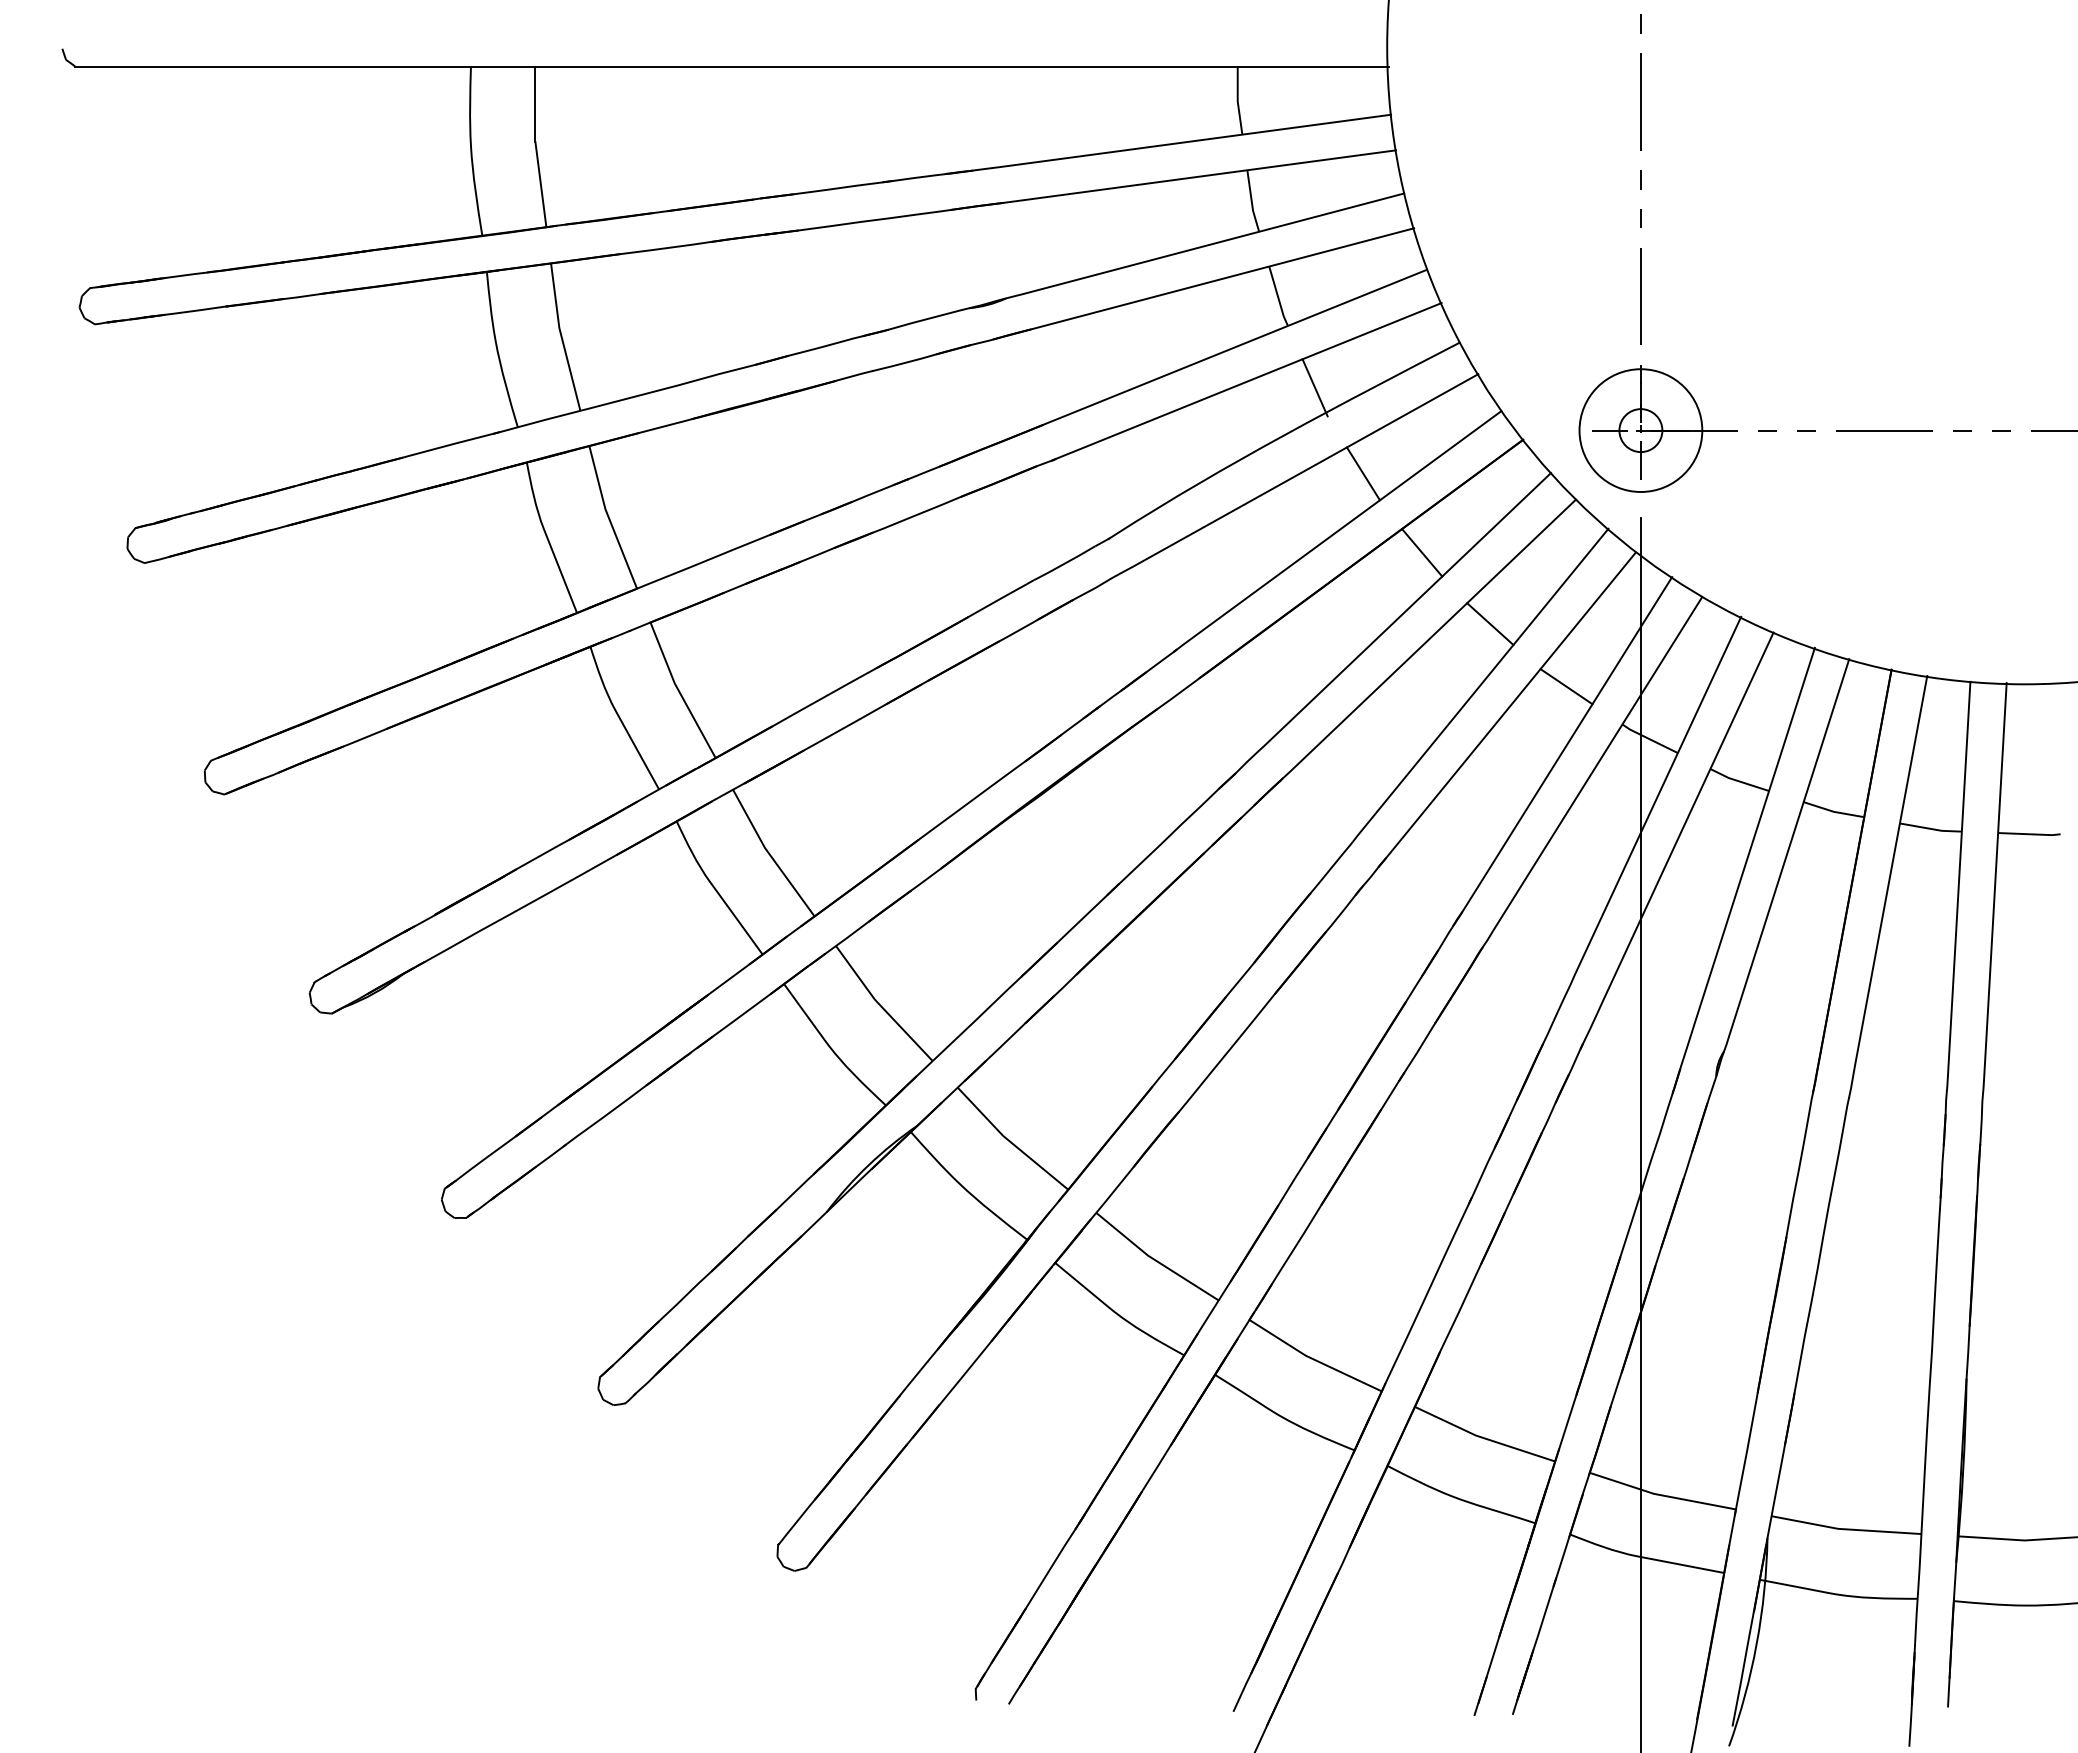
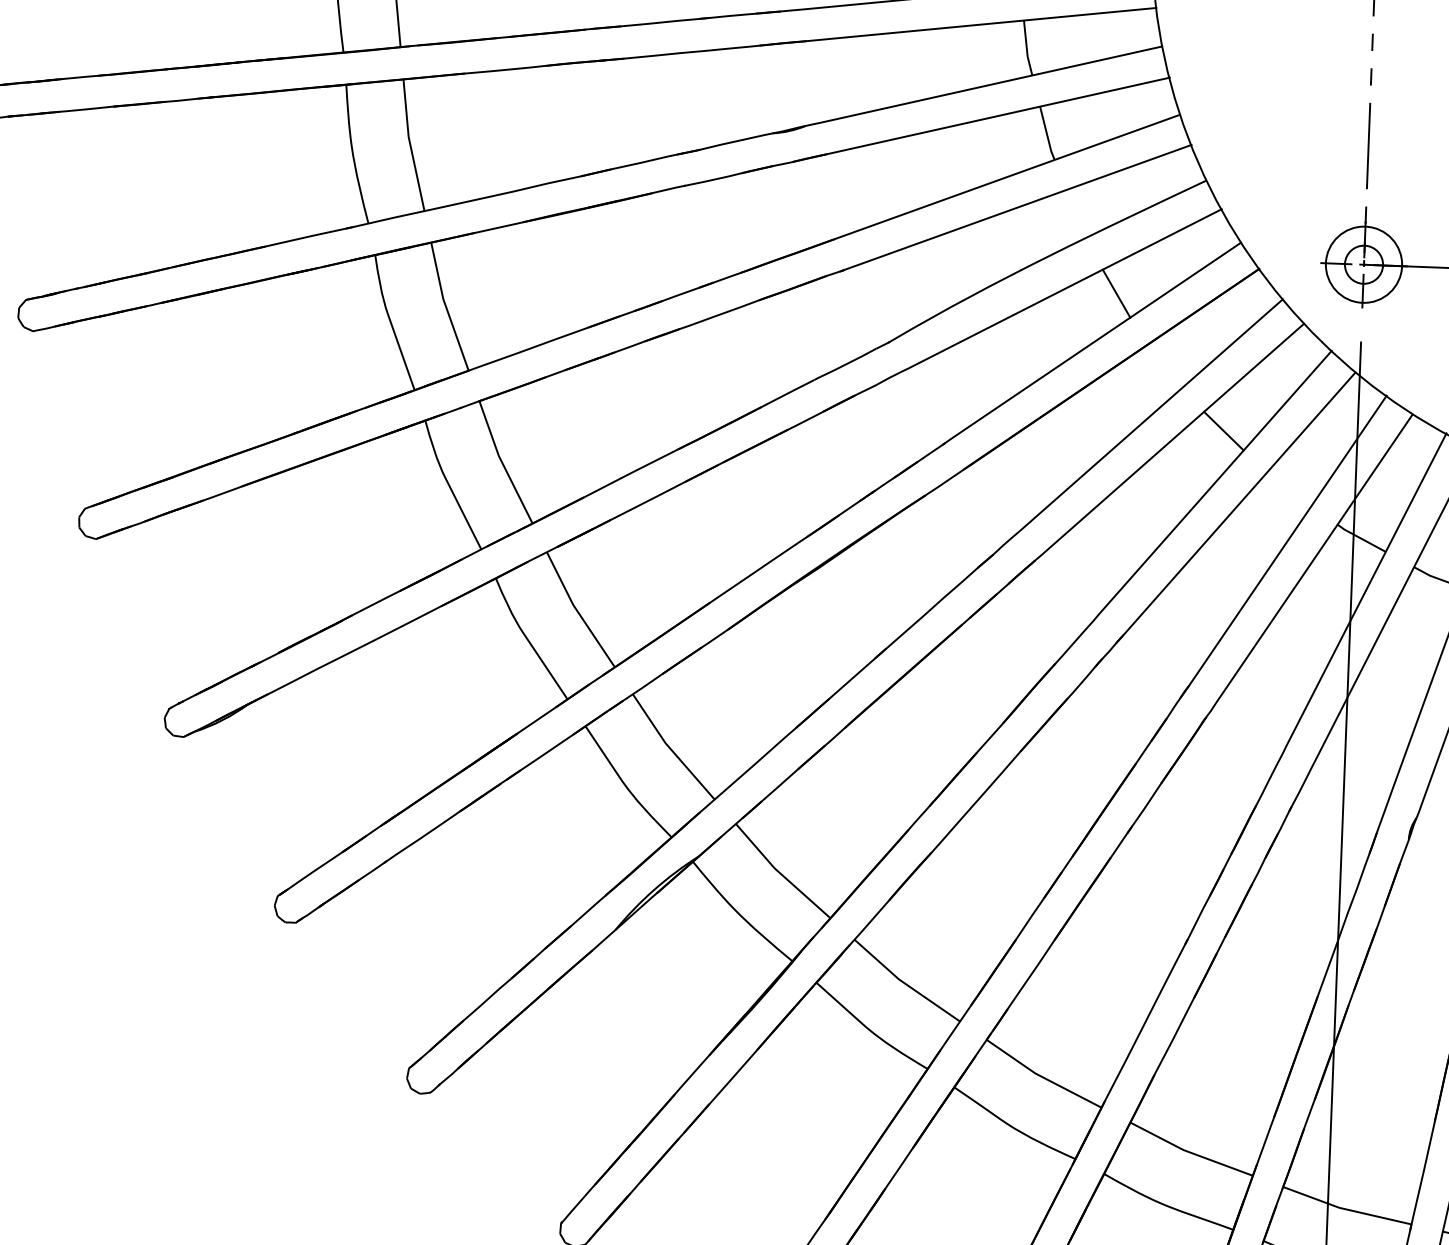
line: (1314, 387) -> (1076, 215), removed
circle: (1640, 430) -> (1363, 264), size x0.7
line: (1422, 552) -> (1166, 365), removed
line: (1566, 686) -> (1289, 489), removed

